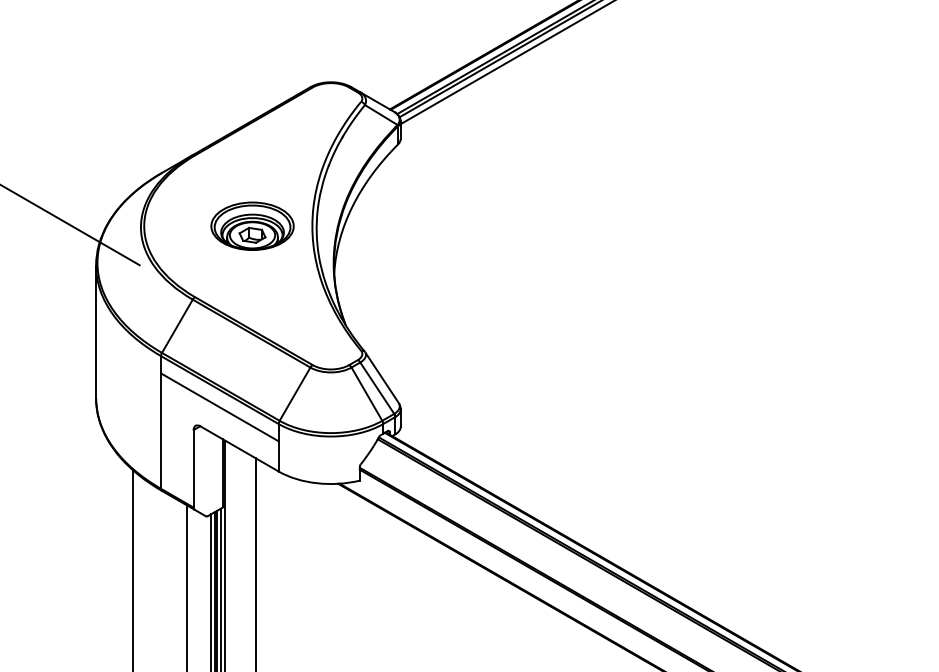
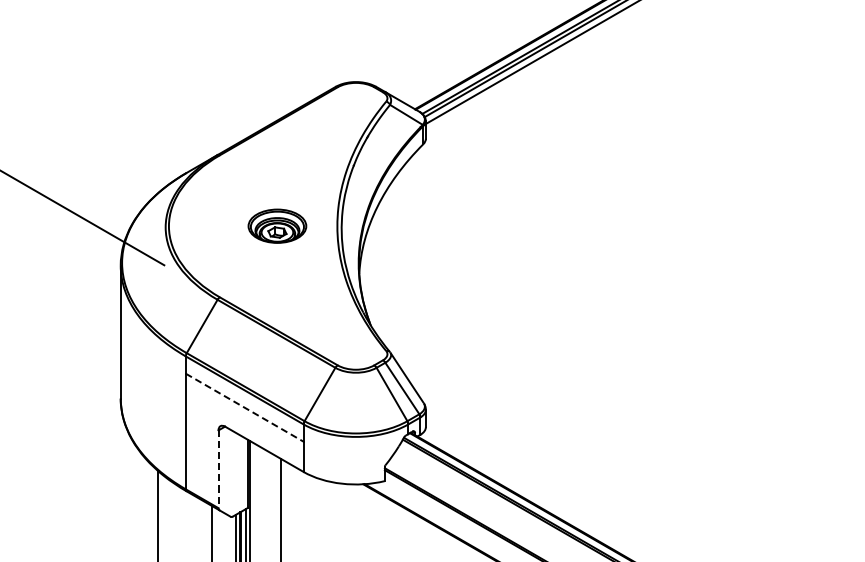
part: (252, 225) -> (277, 225), size x0.7
line: (219, 407) -> (244, 407), solid -> dashed
line: (193, 468) -> (218, 468), solid -> dashed

